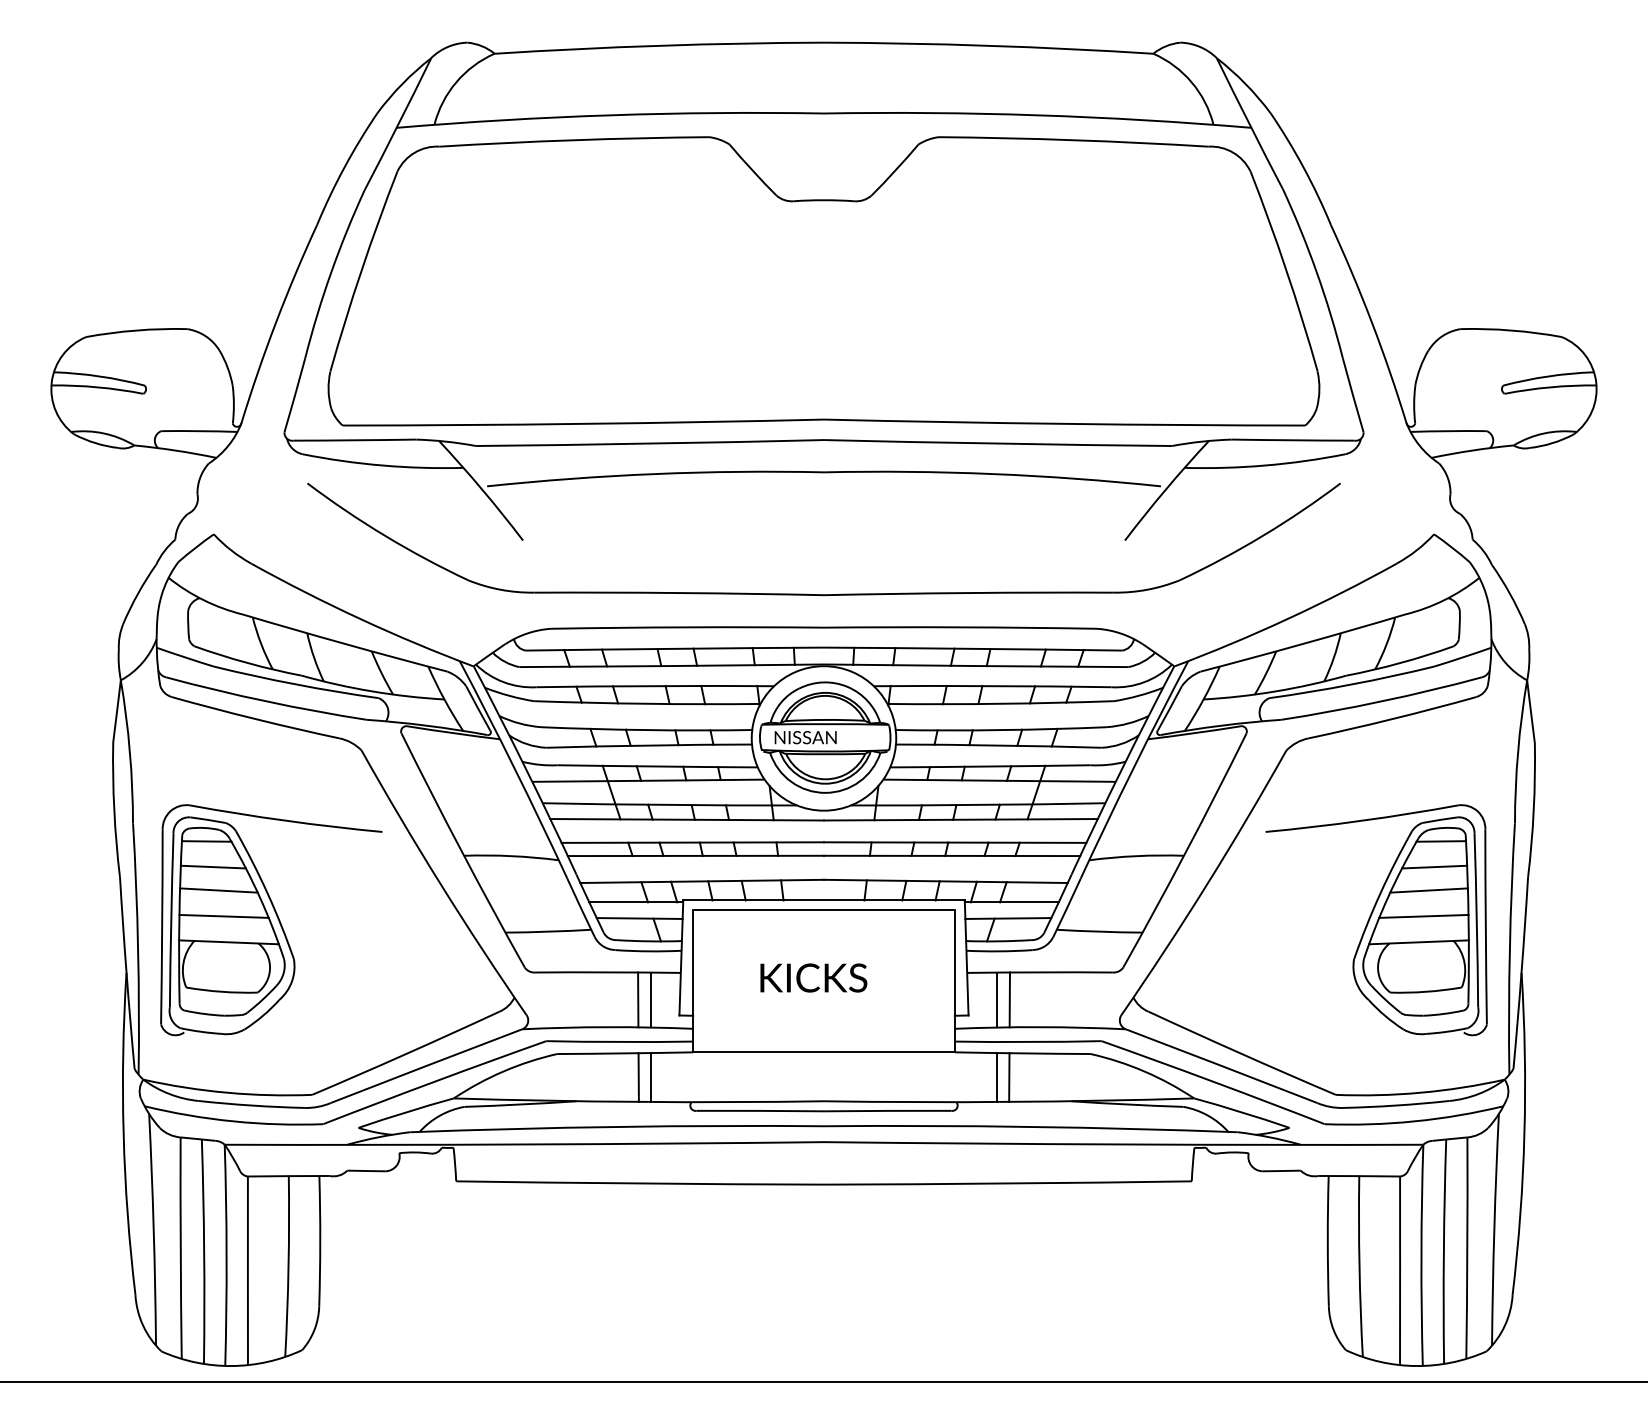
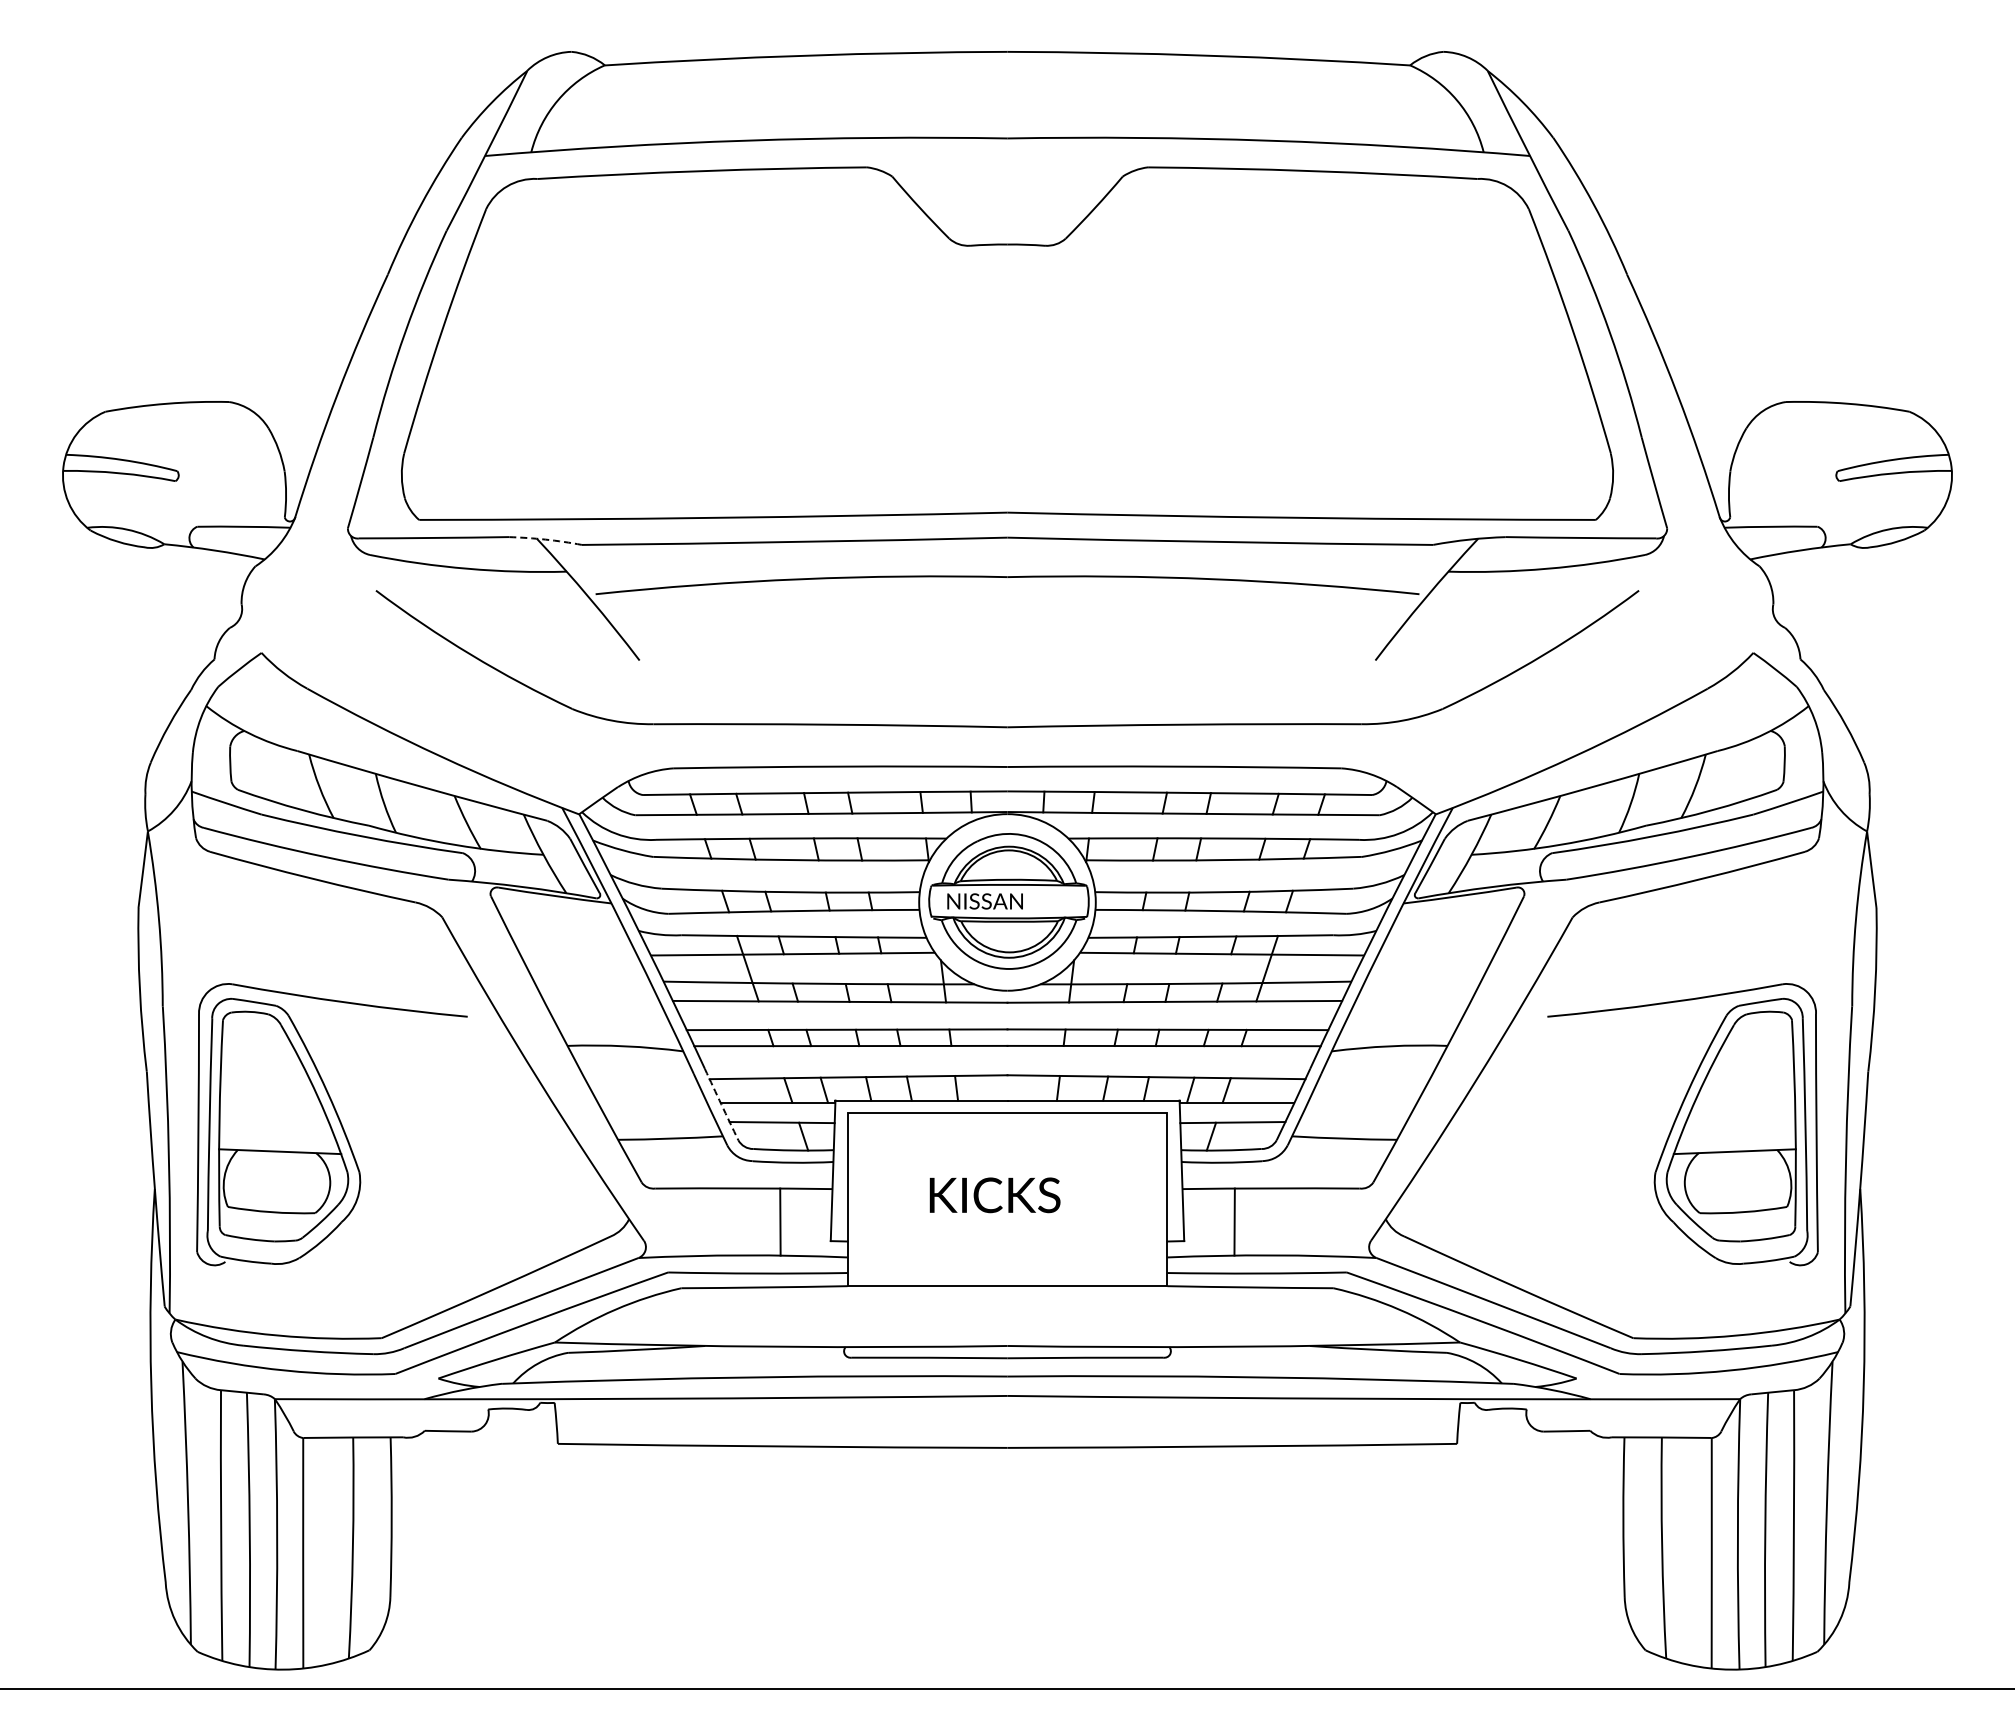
arc: (446, 441) -> (545, 539), solid -> dashed
line: (206, 841) -> (252, 1028), removed
line: (1440, 841) -> (1761, 1028), removed
line: (212, 866) -> (260, 1059), removed
line: (1434, 866) -> (1753, 1059), removed
line: (218, 889) -> (267, 1087), removed
line: (1428, 889) -> (1746, 1087), removed
arc: (590, 903) -> (721, 1104), solid -> dashed
line: (223, 915) -> (273, 1119), removed
line: (1423, 915) -> (1740, 1119), removed
line: (651, 999) -> (796, 1221), removed
line: (997, 999) -> (1219, 1221), removed
line: (638, 1077) -> (780, 1316), removed
line: (651, 1077) -> (796, 1316), removed
line: (997, 1077) -> (1219, 1316), removed
line: (1008, 1077) -> (1233, 1316), removed

